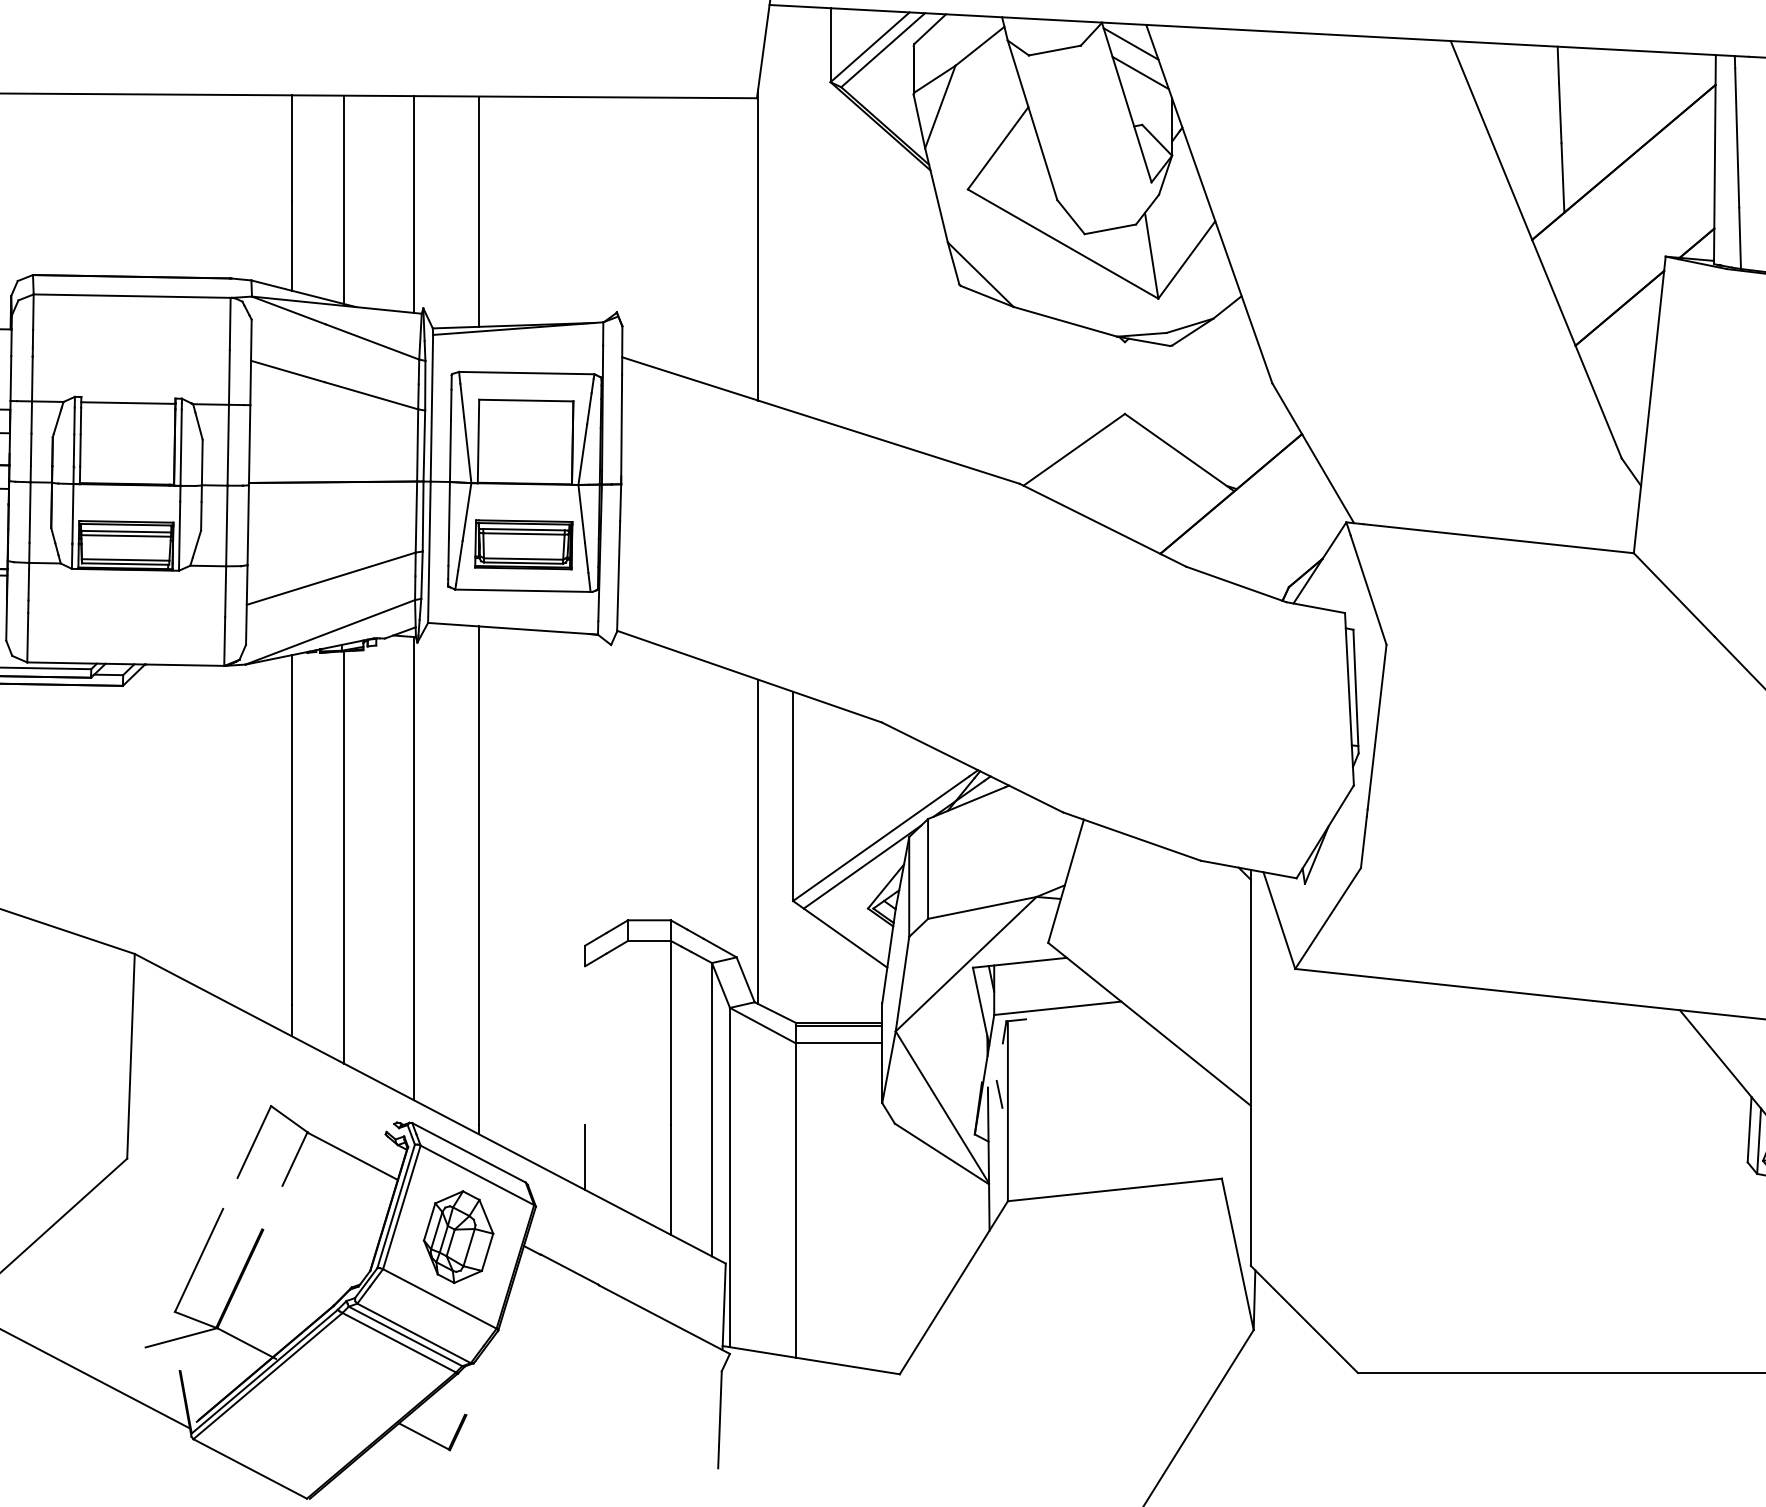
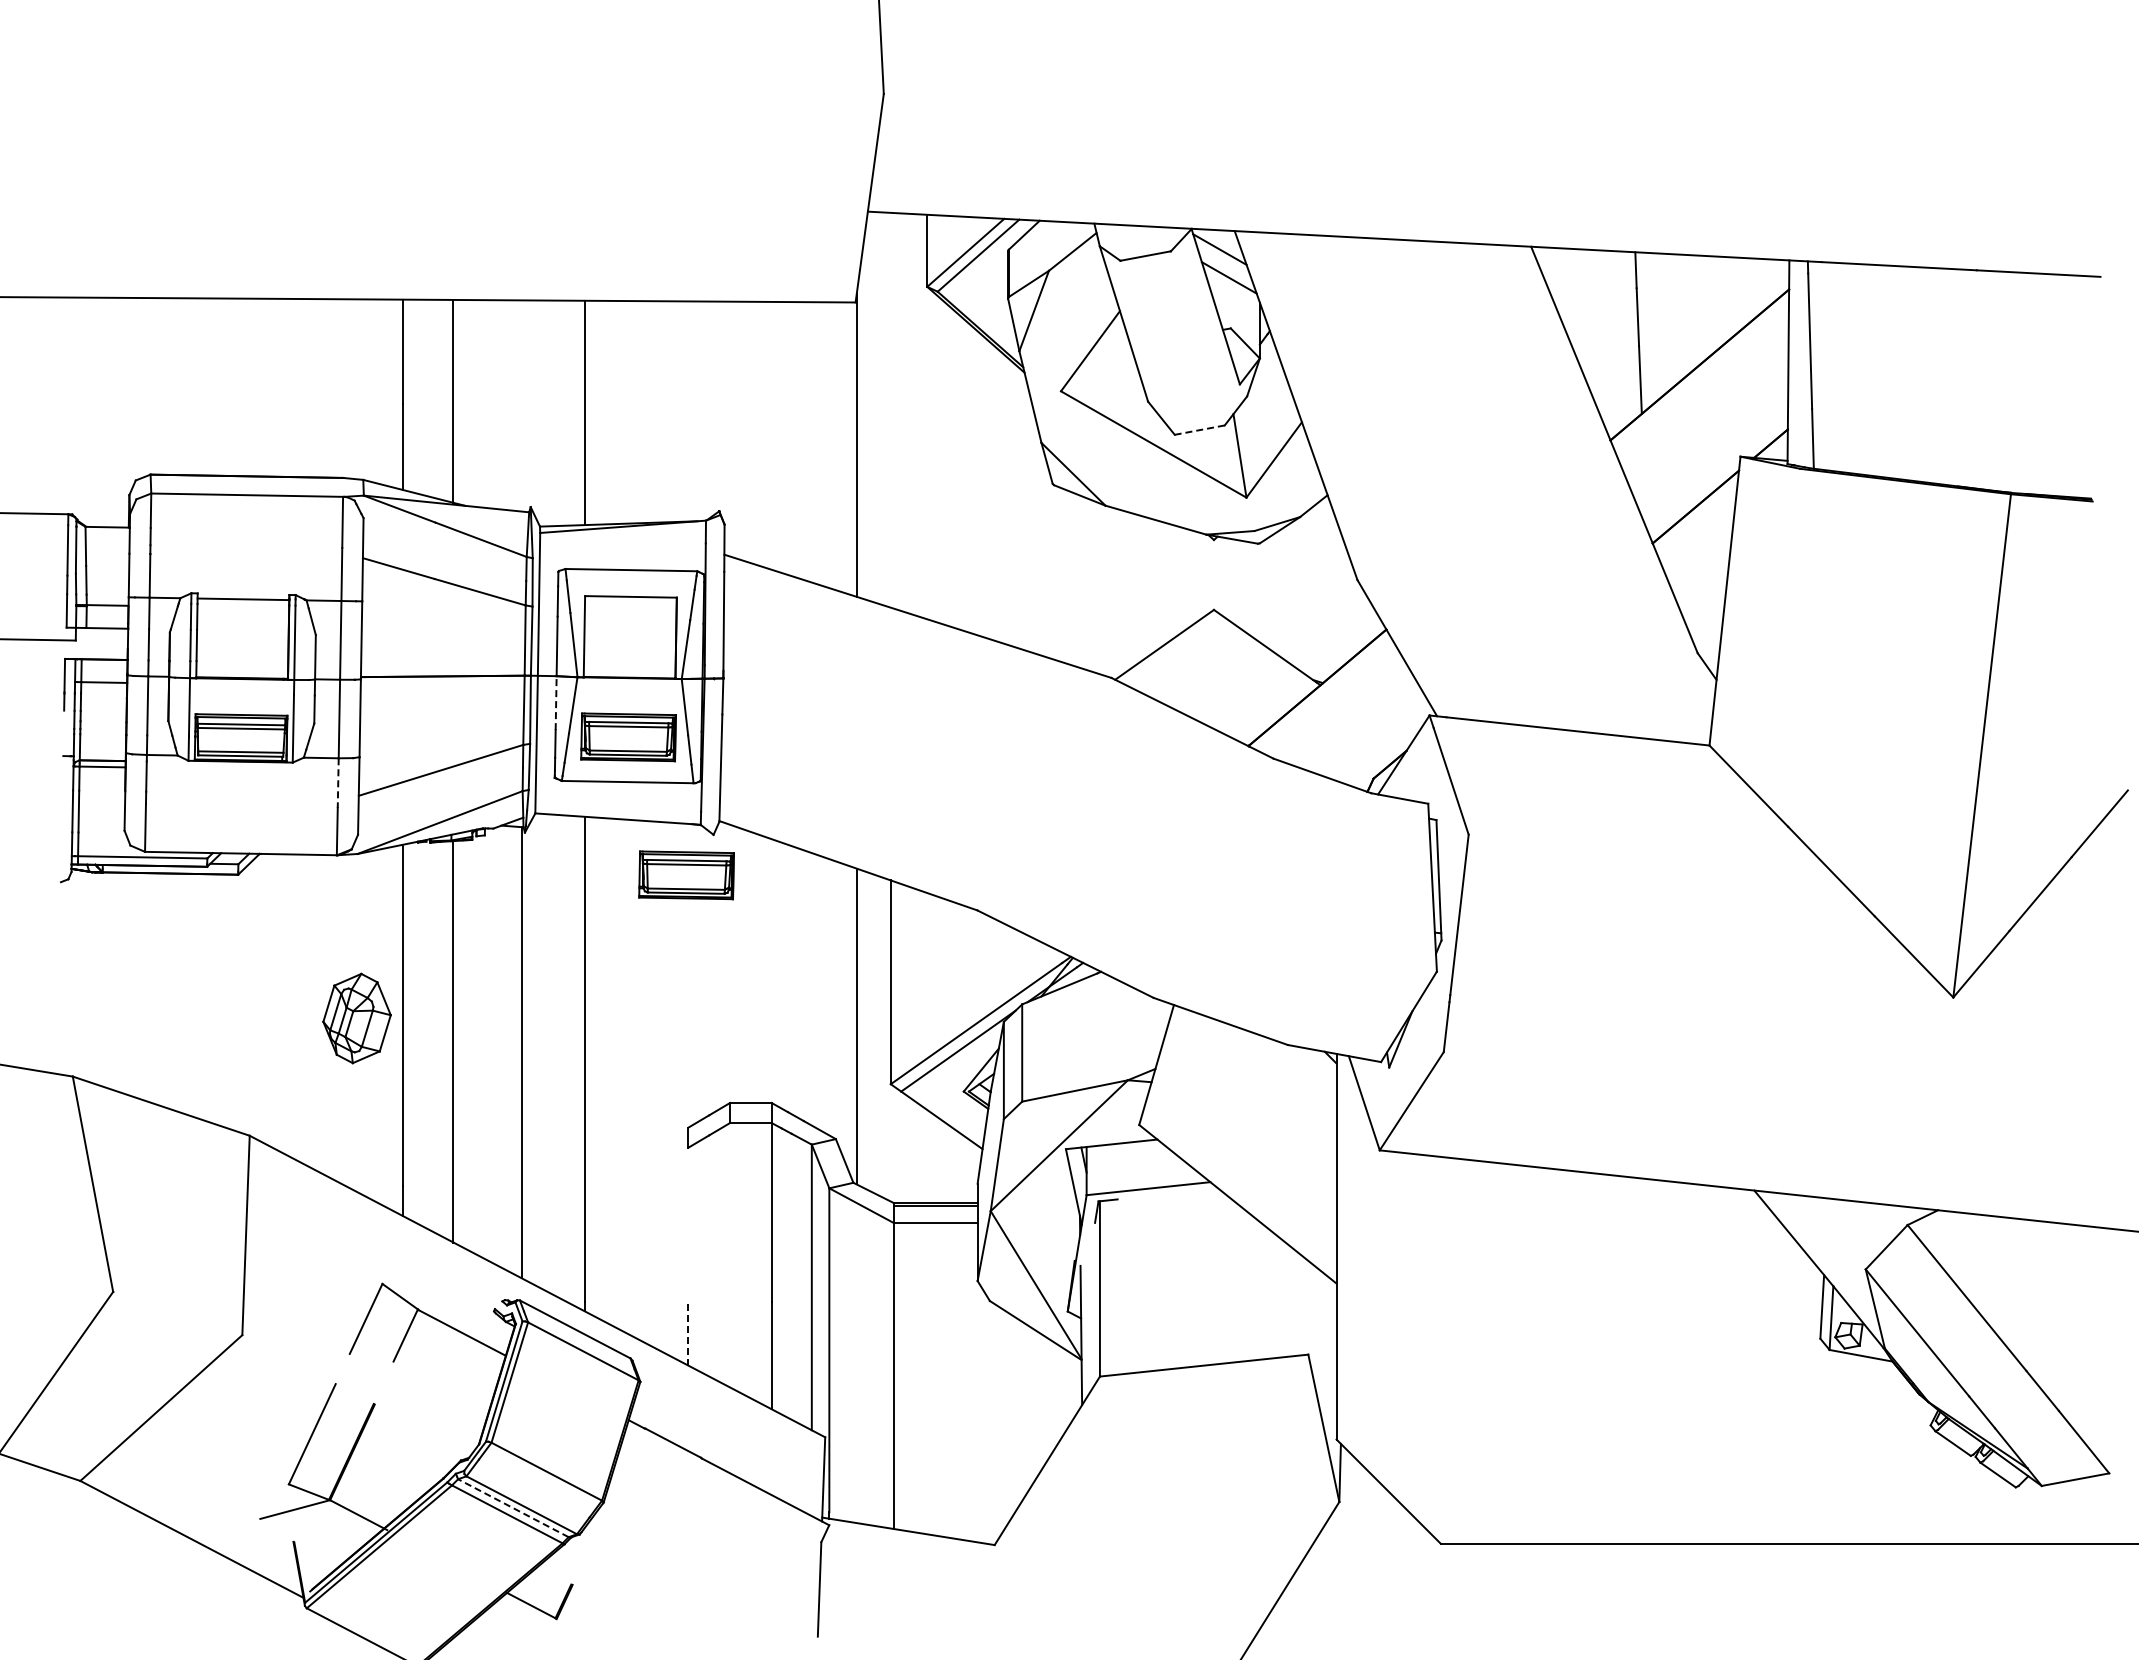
line: (413, 204) -> (521, 405), removed
line: (1110, 229) -> (1199, 430), solid -> dashed
line: (449, 510) -> (556, 703), solid -> dashed
line: (225, 592) -> (338, 783), solid -> dashed
part: (583, 686) -> (686, 875), added
line: (999, 1094) -> (1091, 1272), removed
line: (585, 1157) -> (688, 1333), solid -> dashed
part: (458, 1237) -> (356, 1018), moved
line: (404, 1335) -> (512, 1507), solid -> dashed

